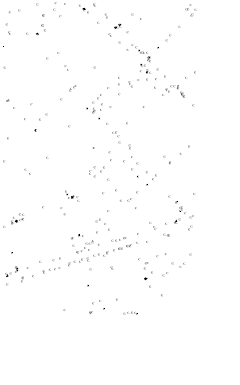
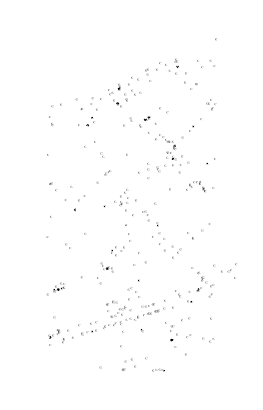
part: (102, 18) -> (127, 121), moved
part: (36, 29) -> (86, 121), moved
part: (172, 91) -> (195, 186), moved
part: (98, 109) -> (125, 202), moved
part: (99, 164) -> (120, 244), moved
part: (128, 199) -> (228, 270), moved
part: (178, 264) -> (208, 339), moved

